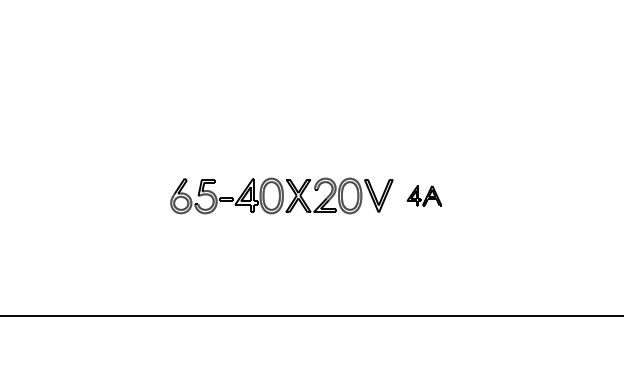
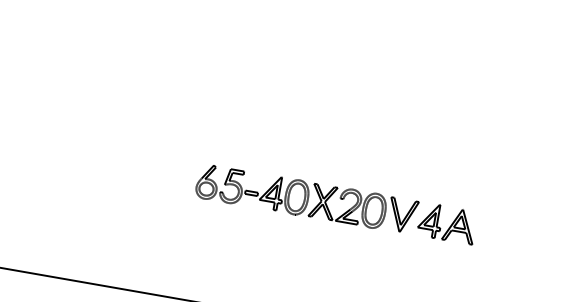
part: (424, 195) -> (447, 223), size x1.67

